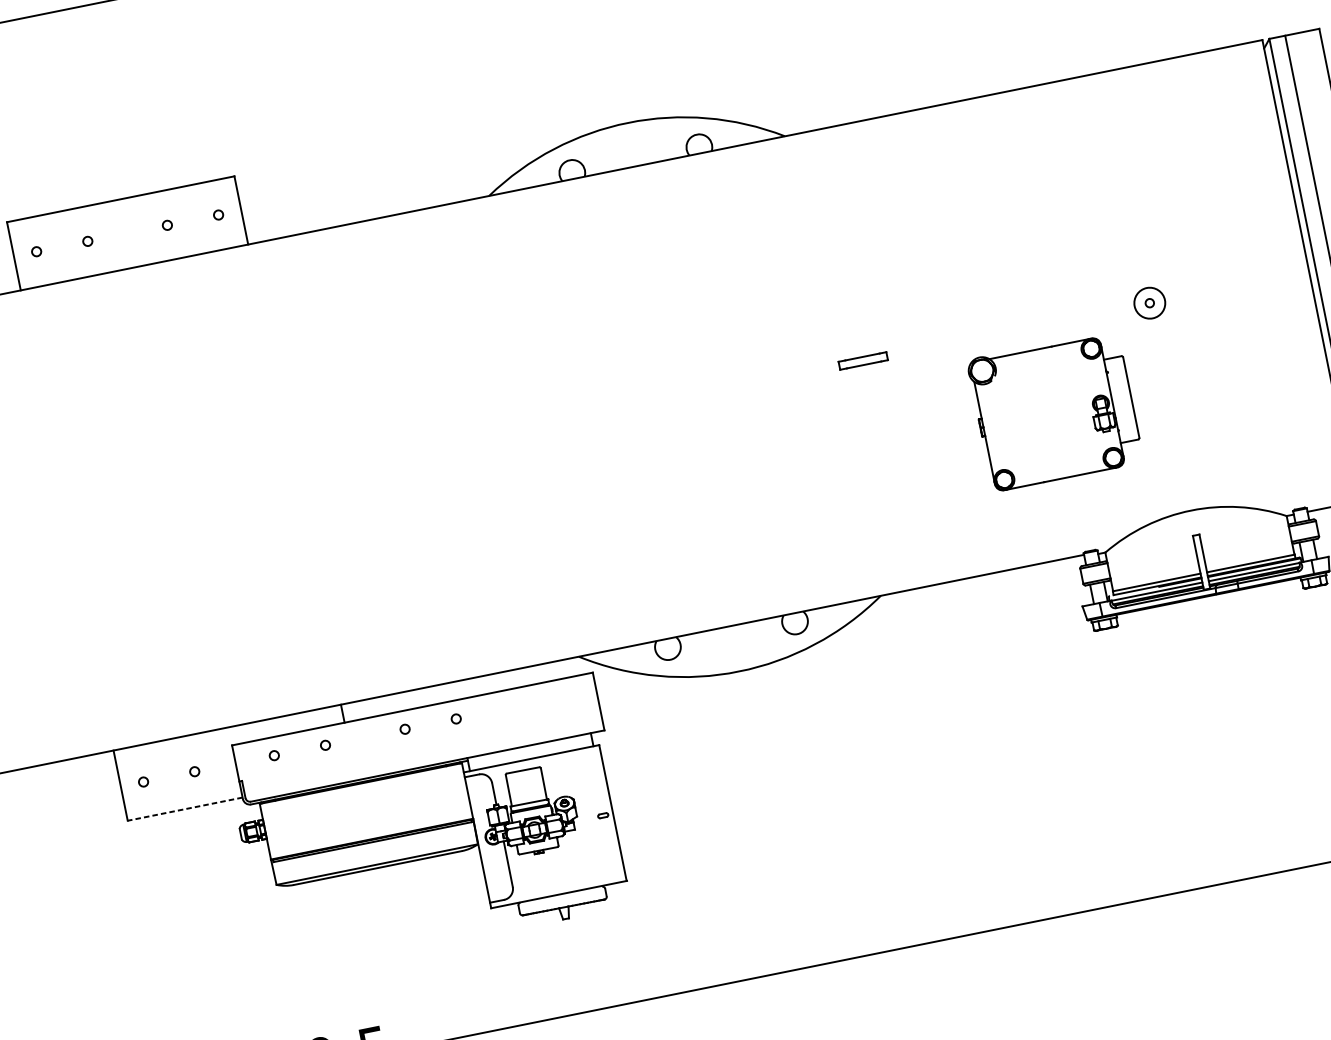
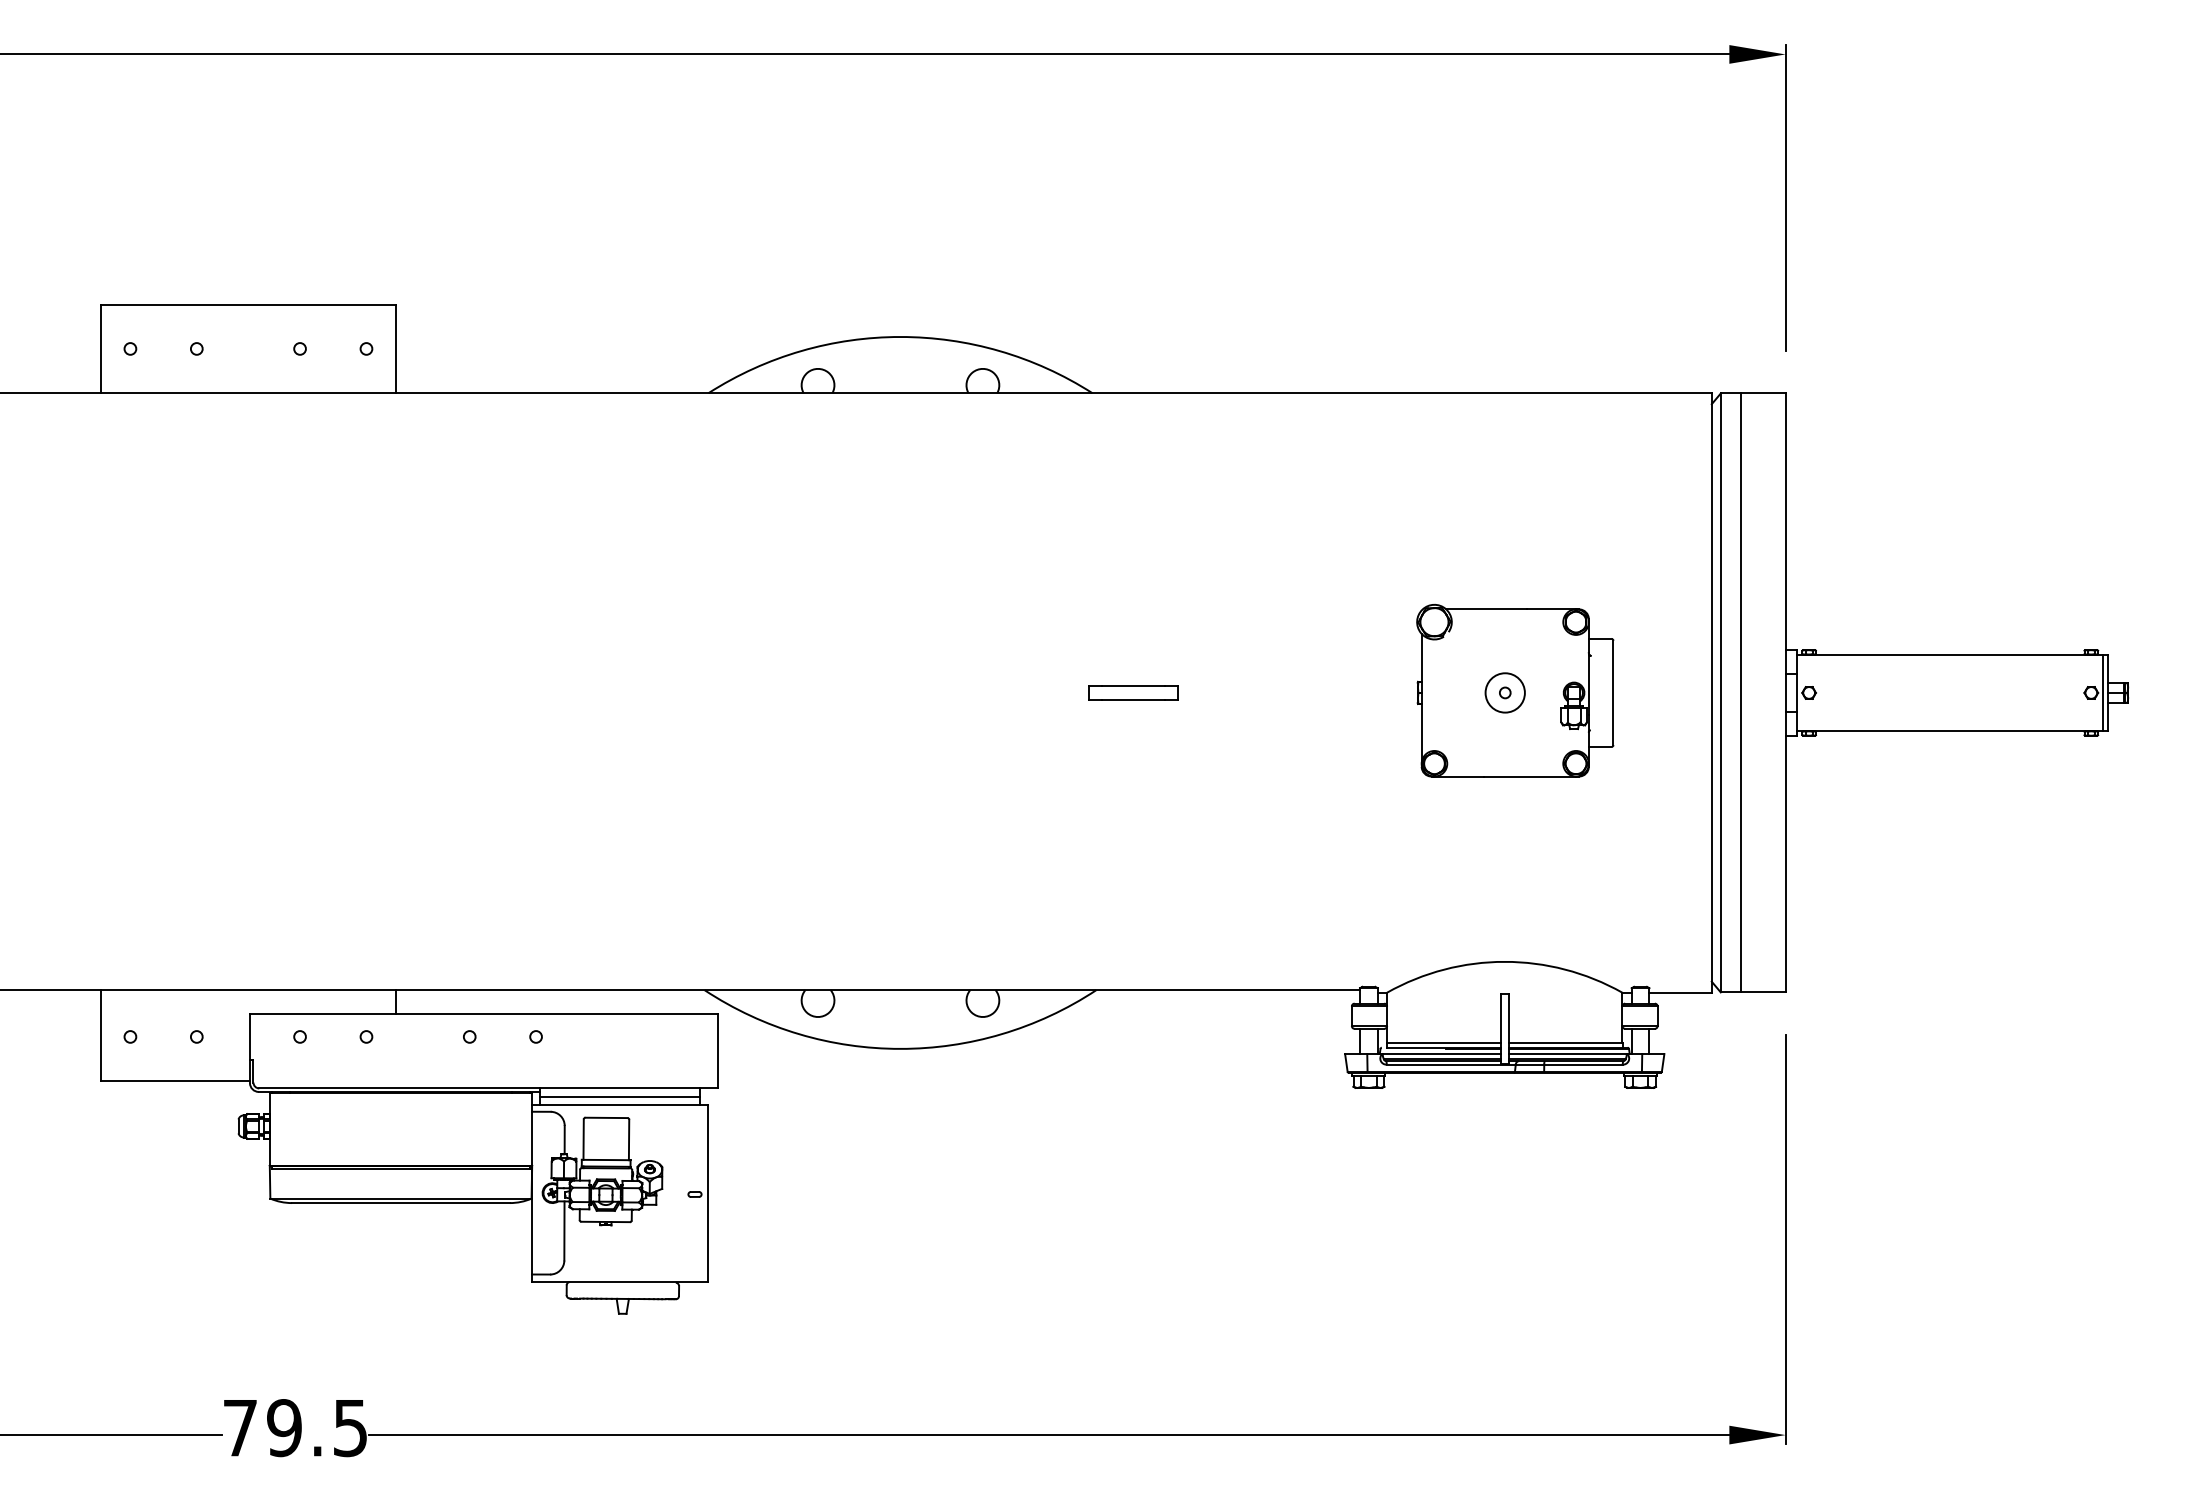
part: (863, 360) -> (1133, 692), size x1.43
part: (1055, 410) -> (1515, 690), moved
line: (530, 752) -> (620, 1097), added
line: (185, 809) -> (175, 1081), dashed -> solid

